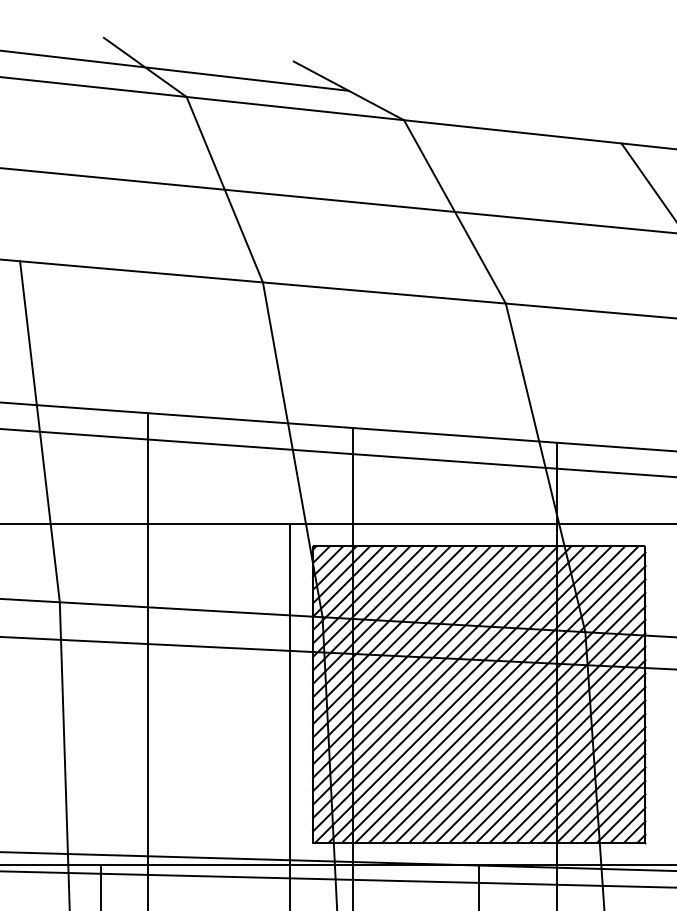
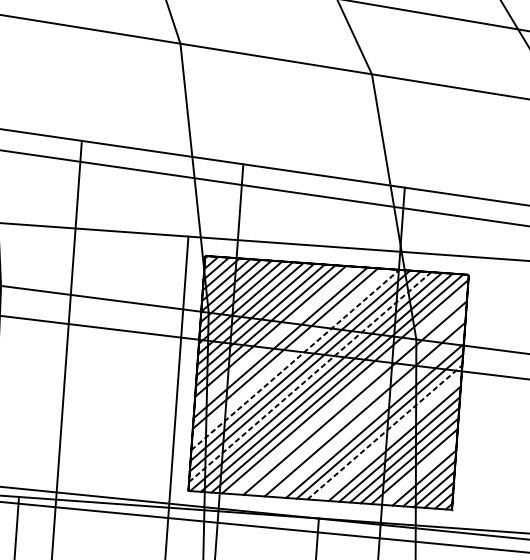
line: (408, 641) -> (275, 336), removed
line: (428, 661) -> (290, 353), removed
line: (435, 668) -> (295, 359), solid -> dashed
line: (455, 688) -> (310, 376), solid -> dashed
line: (507, 704) -> (350, 392), removed
line: (520, 717) -> (360, 403), removed
line: (533, 730) -> (369, 414), removed
line: (554, 751) -> (385, 432), solid -> dashed
line: (560, 757) -> (389, 437), removed
line: (601, 798) -> (419, 472), removed

